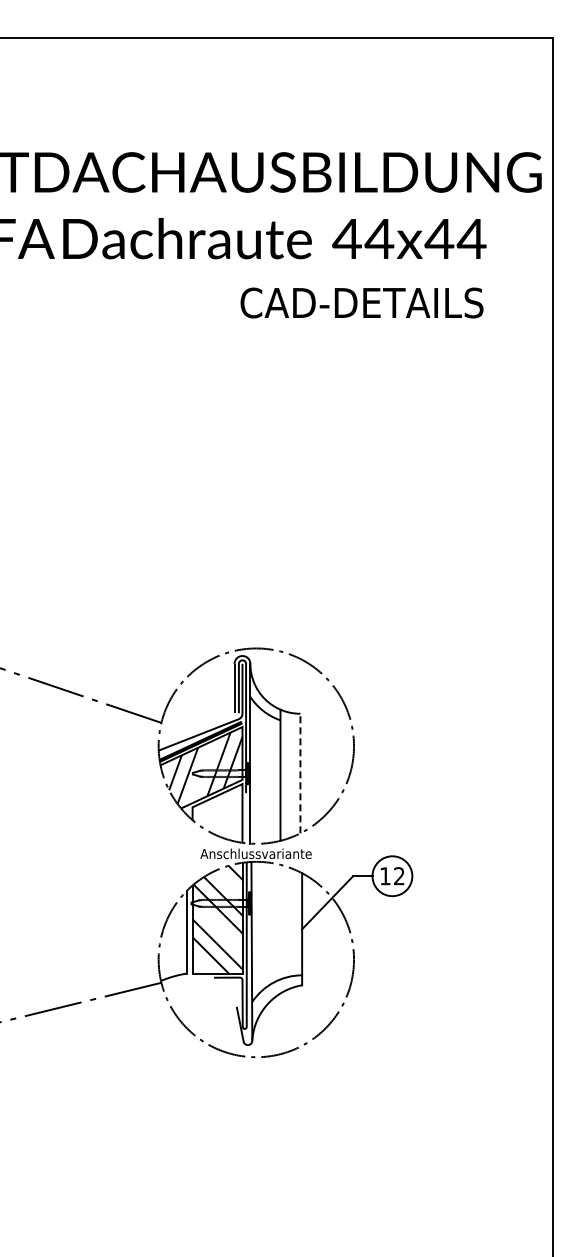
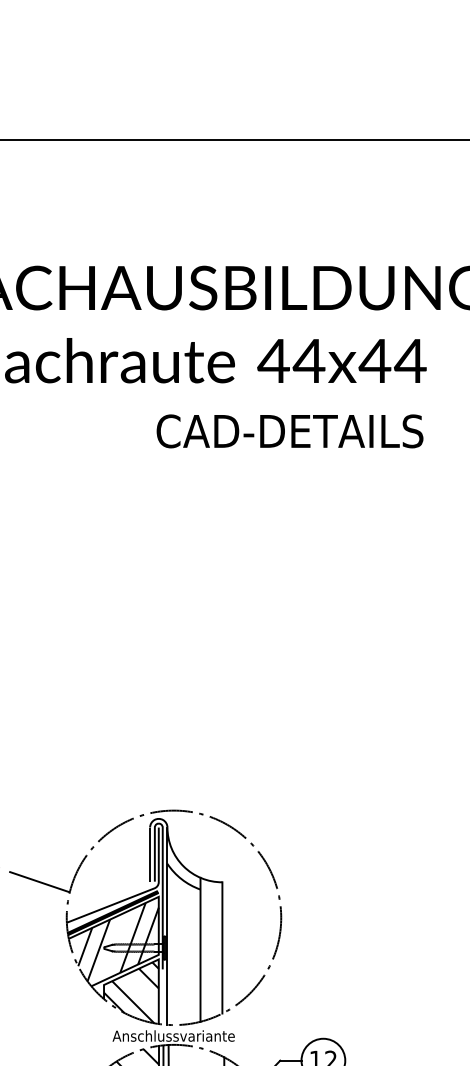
line: (300, 773) -> (222, 947), dashed -> solid
hatch: (217, 814) -> (131, 992), added

